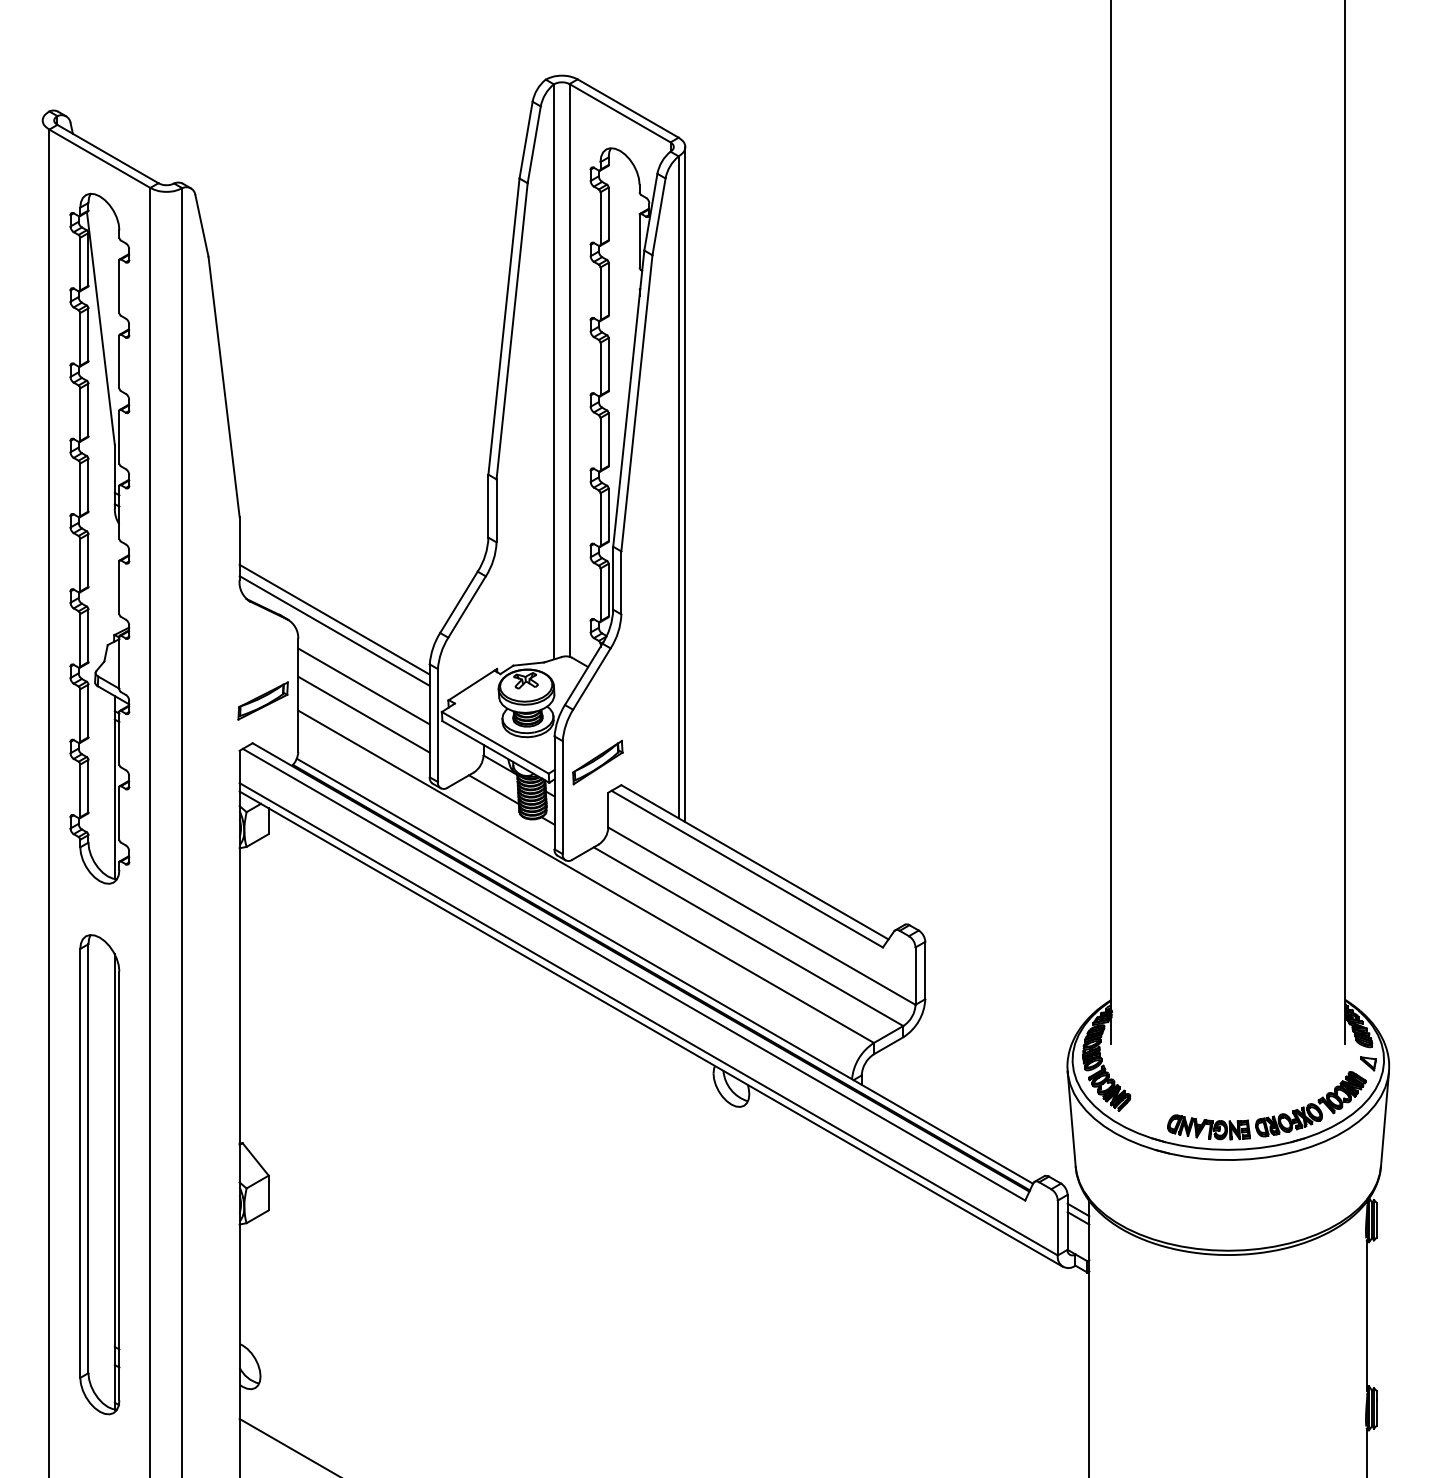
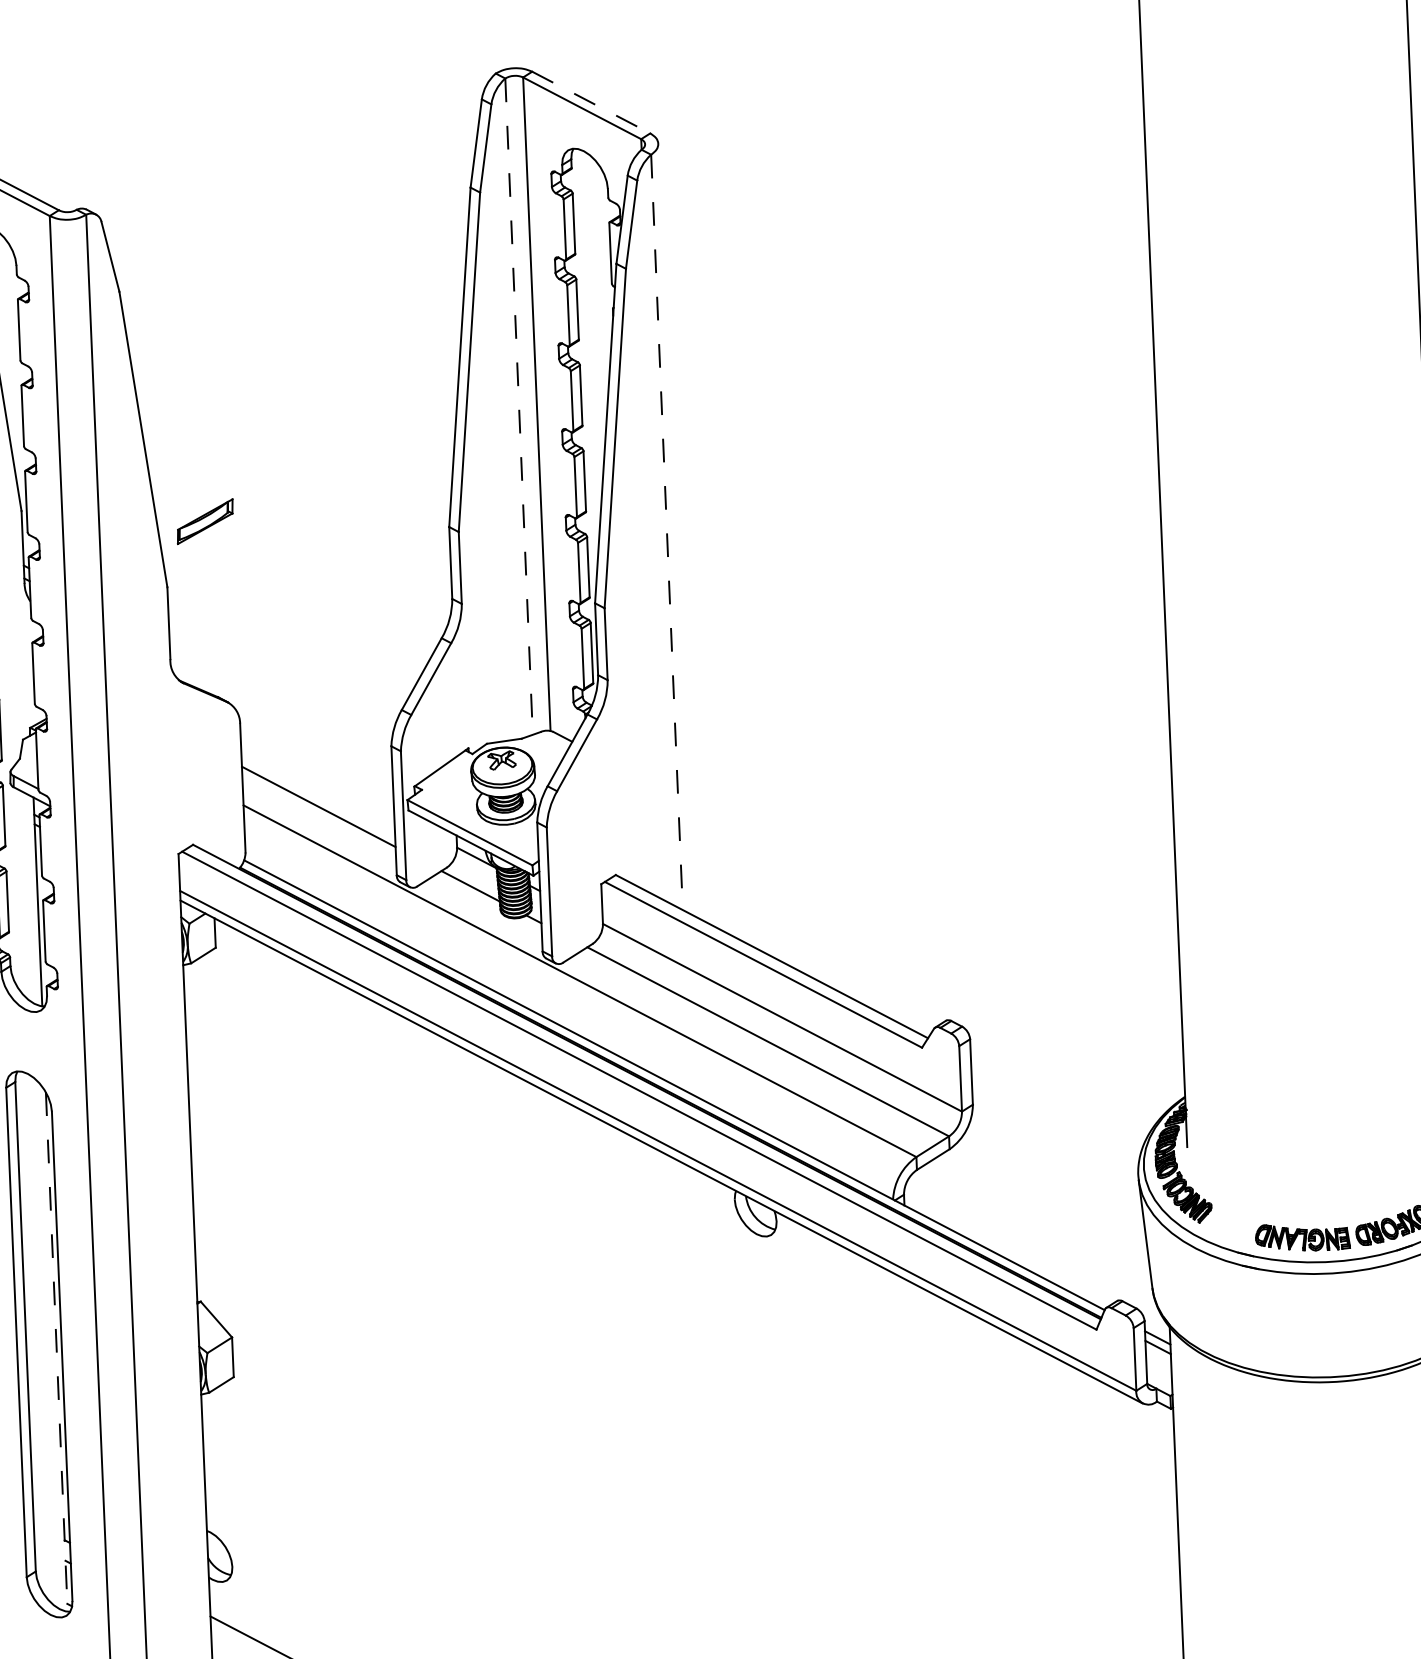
line: (628, 108) -> (591, 102), solid -> dashed
line: (553, 371) -> (518, 406), solid -> dashed
line: (685, 484) -> (674, 528), removed
line: (678, 487) -> (666, 532), solid -> dashed
line: (334, 619) -> (280, 699), removed
line: (334, 630) -> (281, 712), removed
line: (363, 686) -> (316, 774), removed
part: (262, 700) -> (204, 521), moved
part: (597, 762) -> (587, 850), removed
line: (114, 1181) -> (56, 1351), solid -> dashed

